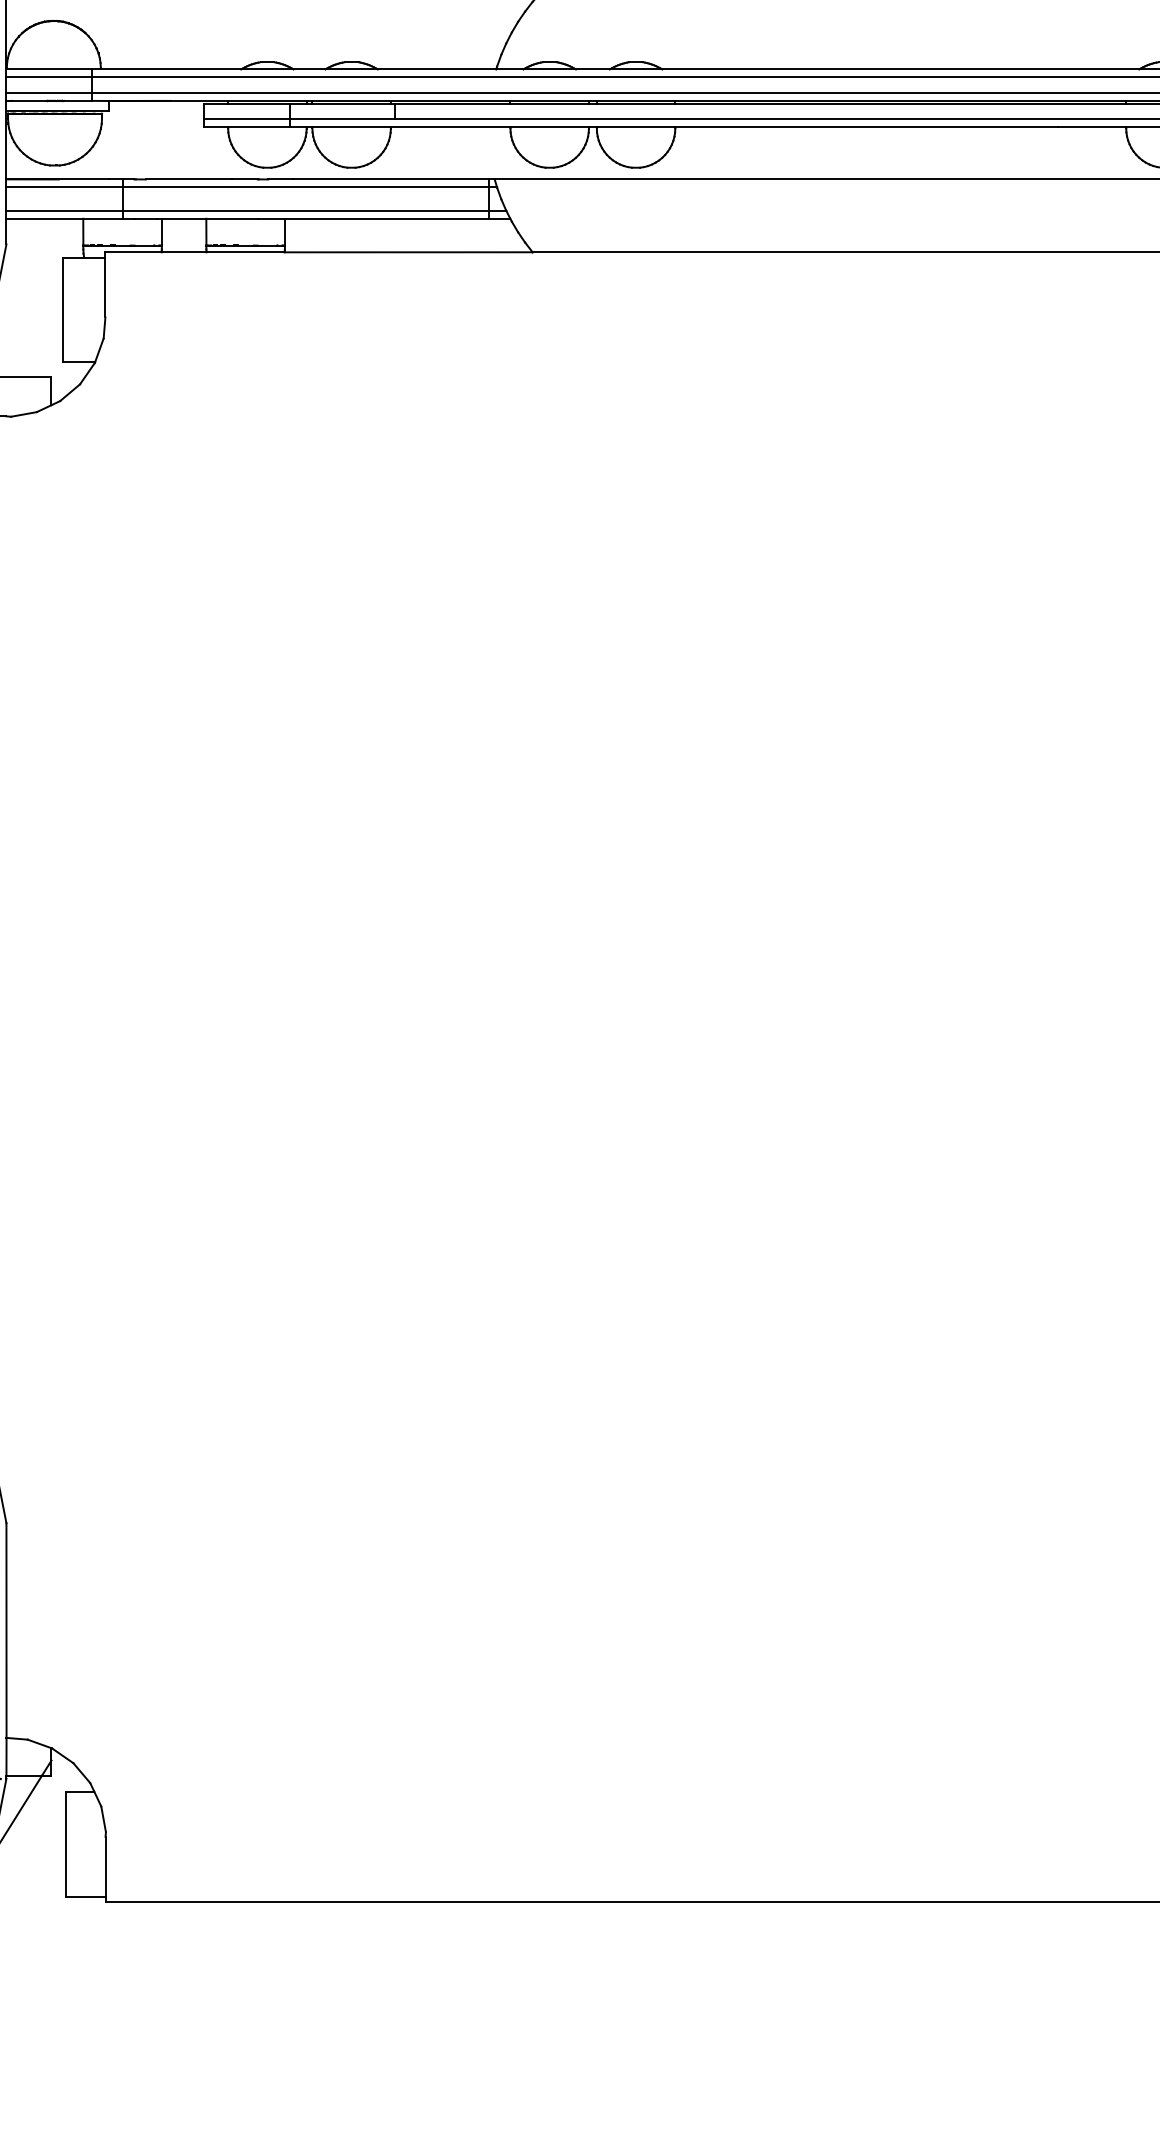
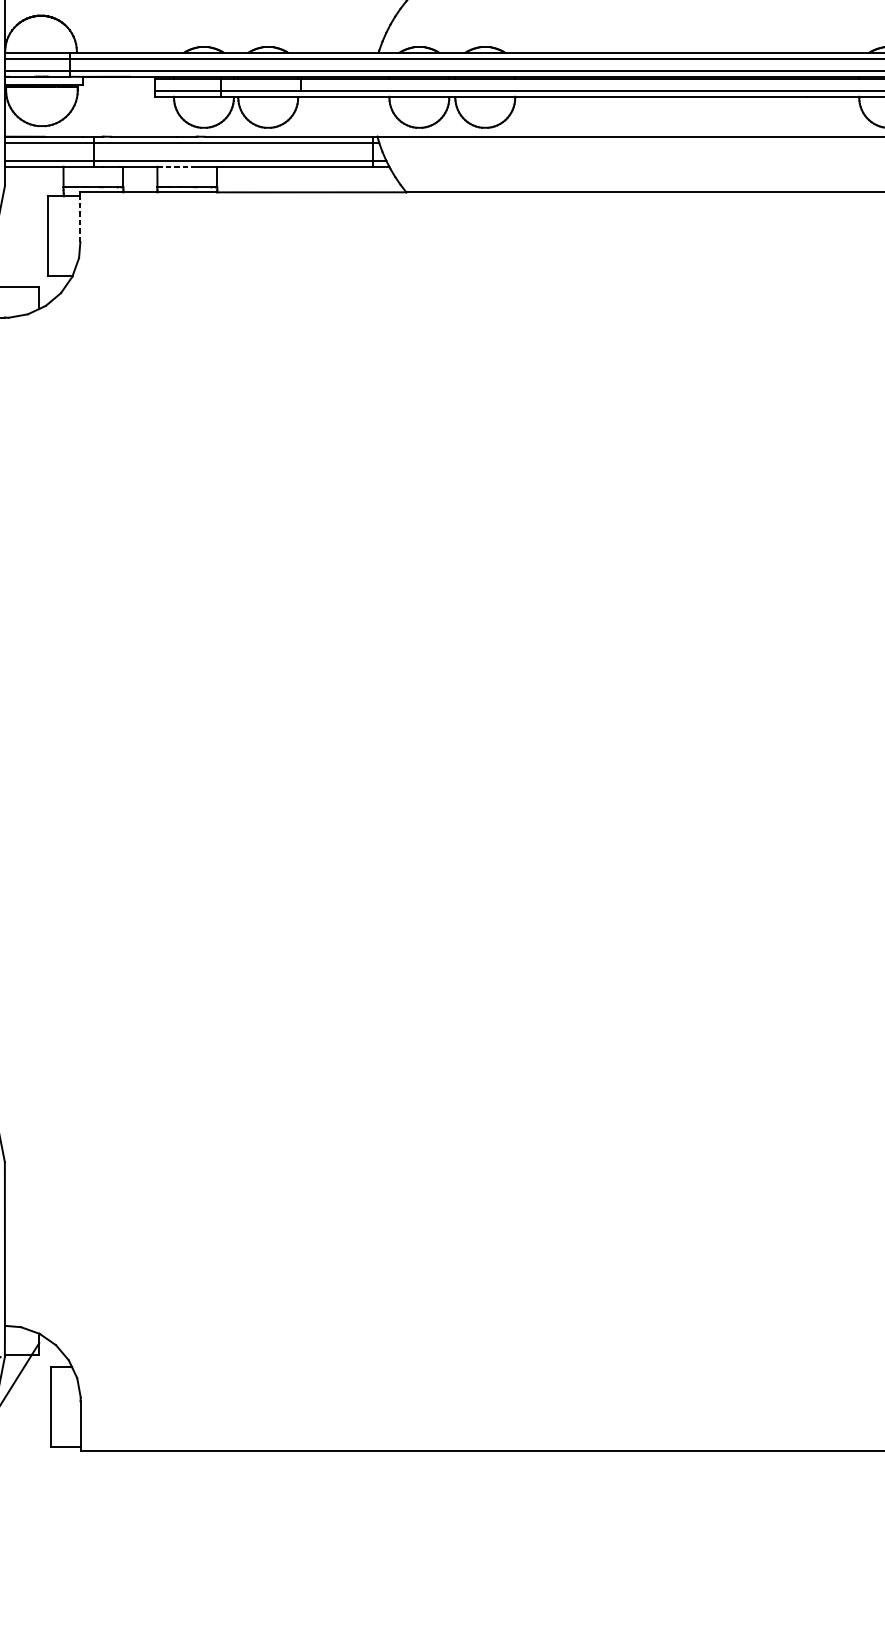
line: (231, 218) -> (176, 166), solid -> dashed
line: (105, 287) -> (80, 219), solid -> dashed

